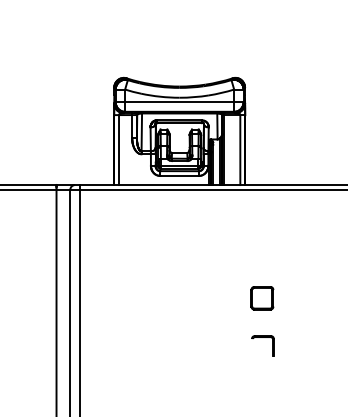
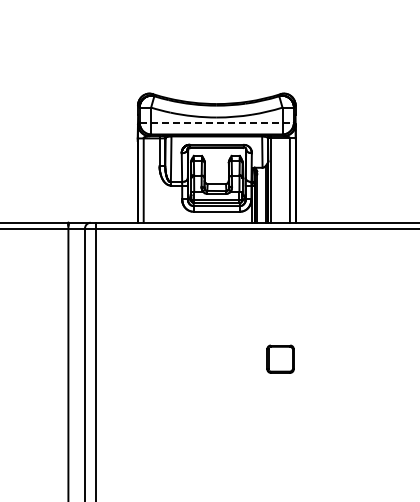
line: (180, 101) -> (217, 122), solid -> dashed
part: (262, 297) -> (280, 358), moved
part: (263, 337) -> (317, 406), removed

